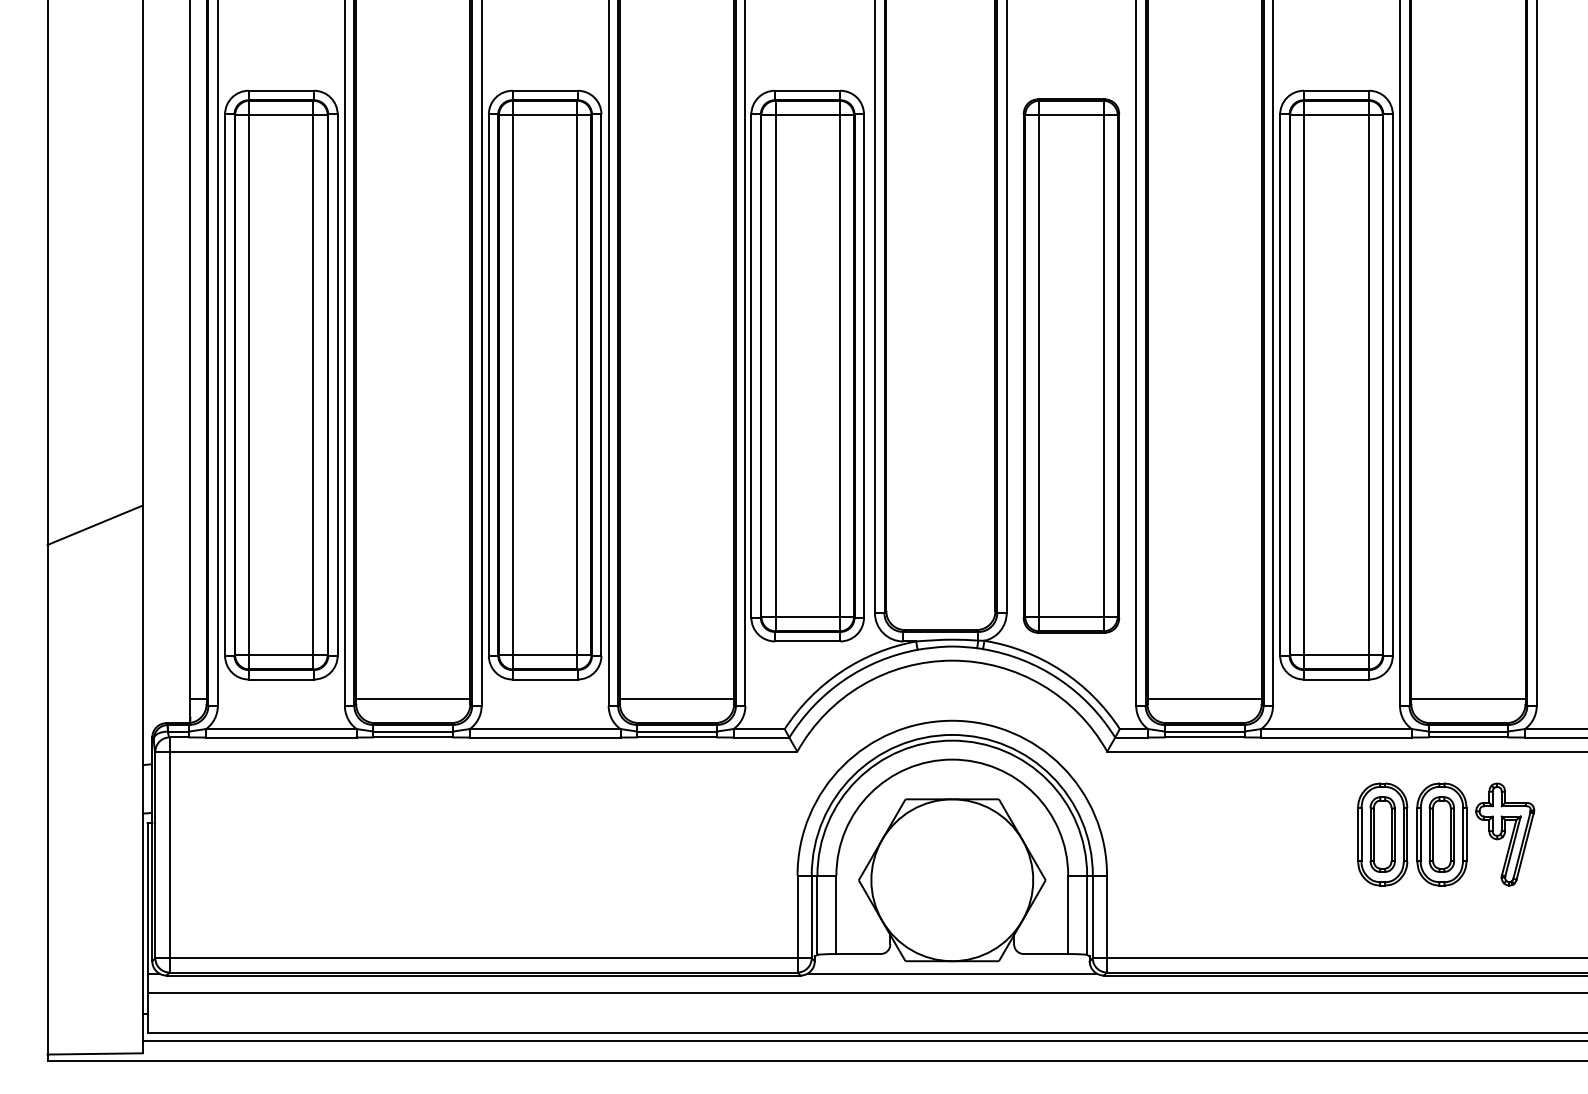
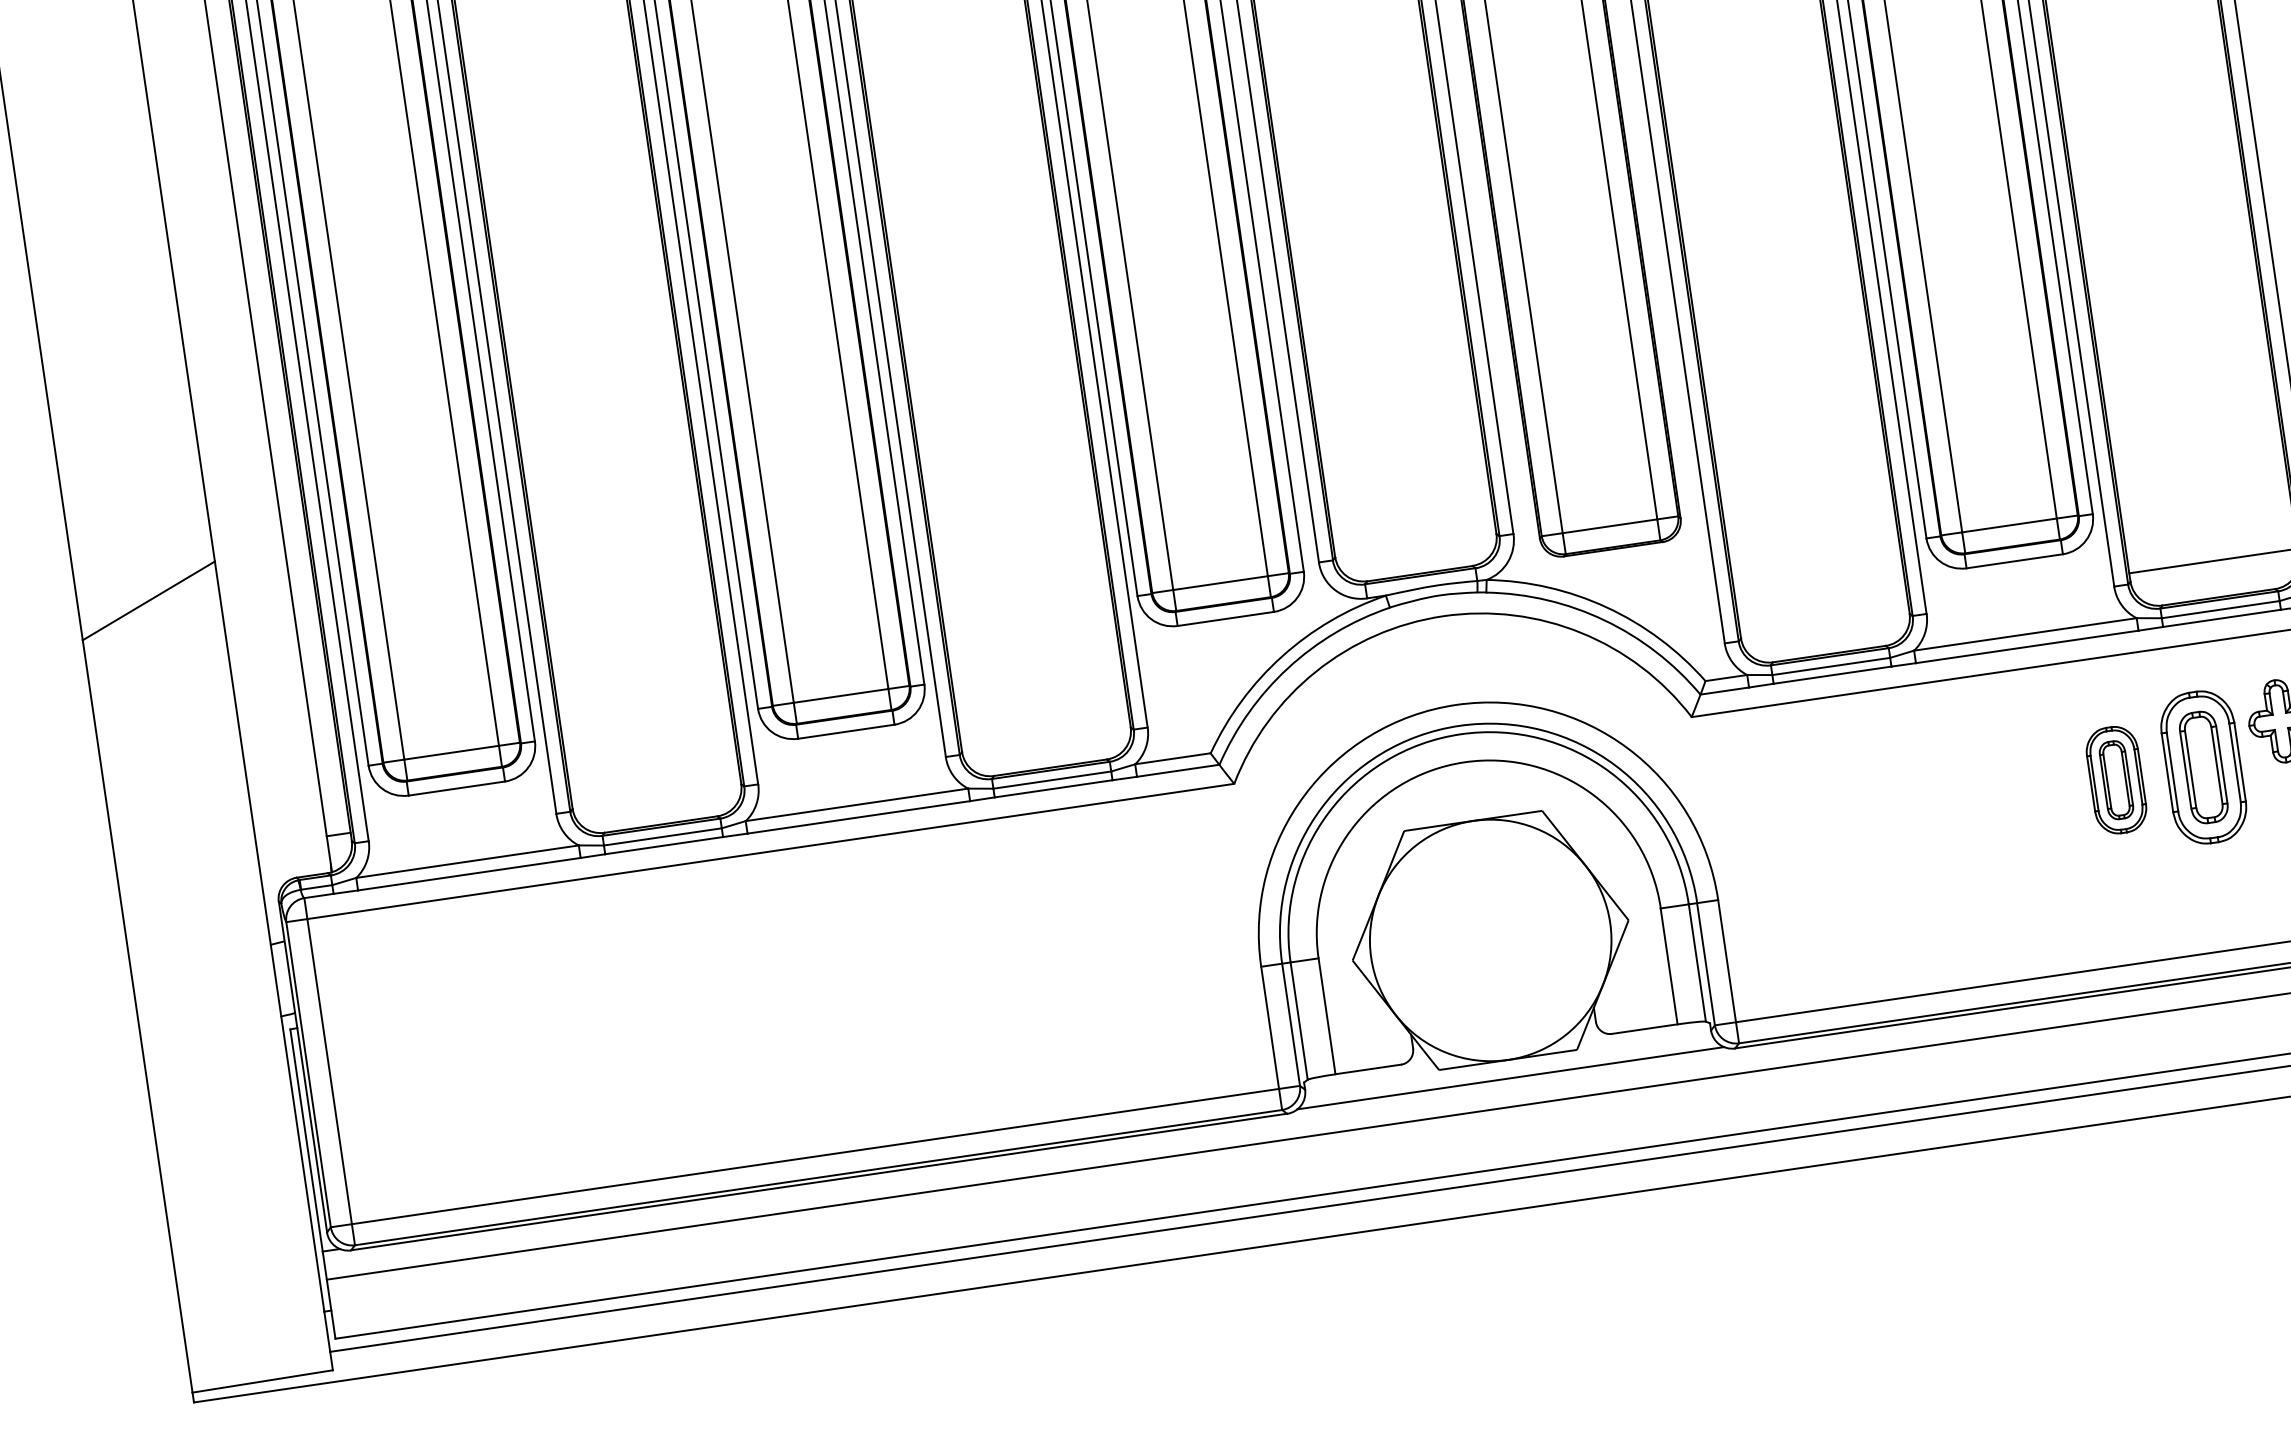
line: (413, 698) -> (656, 788), removed
line: (676, 698) -> (1044, 731), removed
line: (1204, 698) -> (1823, 617), removed
part: (1382, 834) -> (2116, 780), size x0.7

